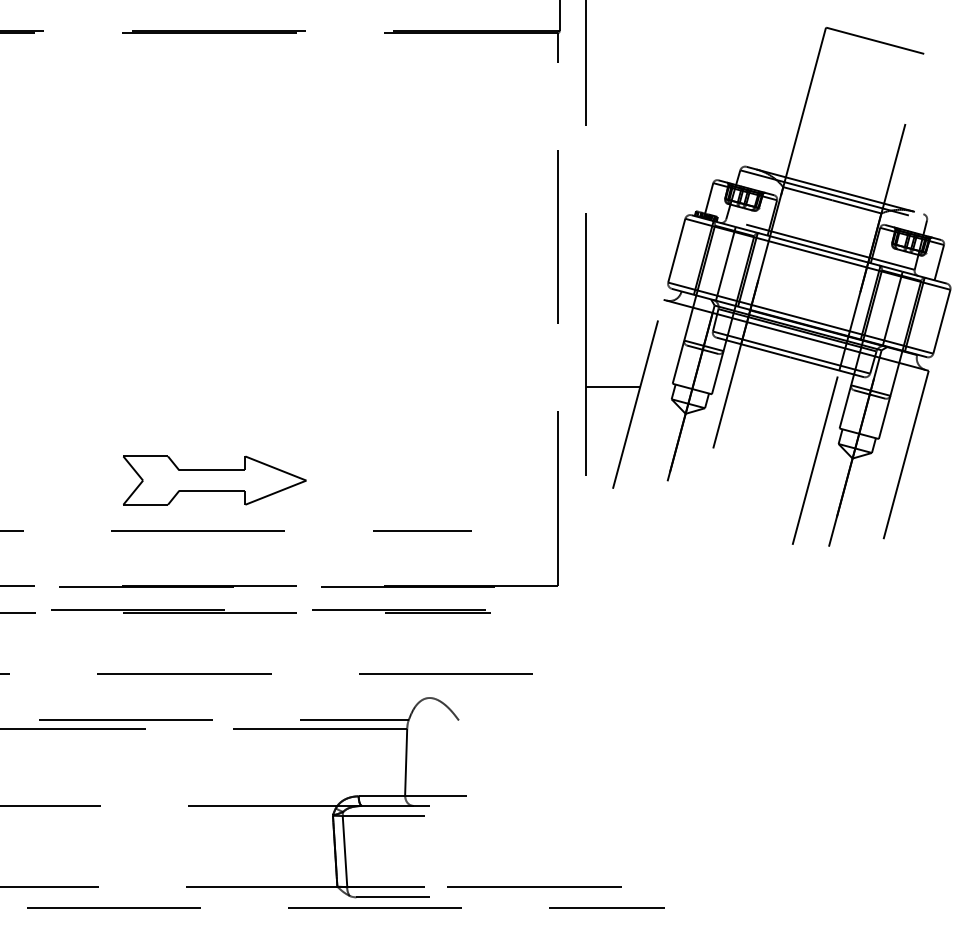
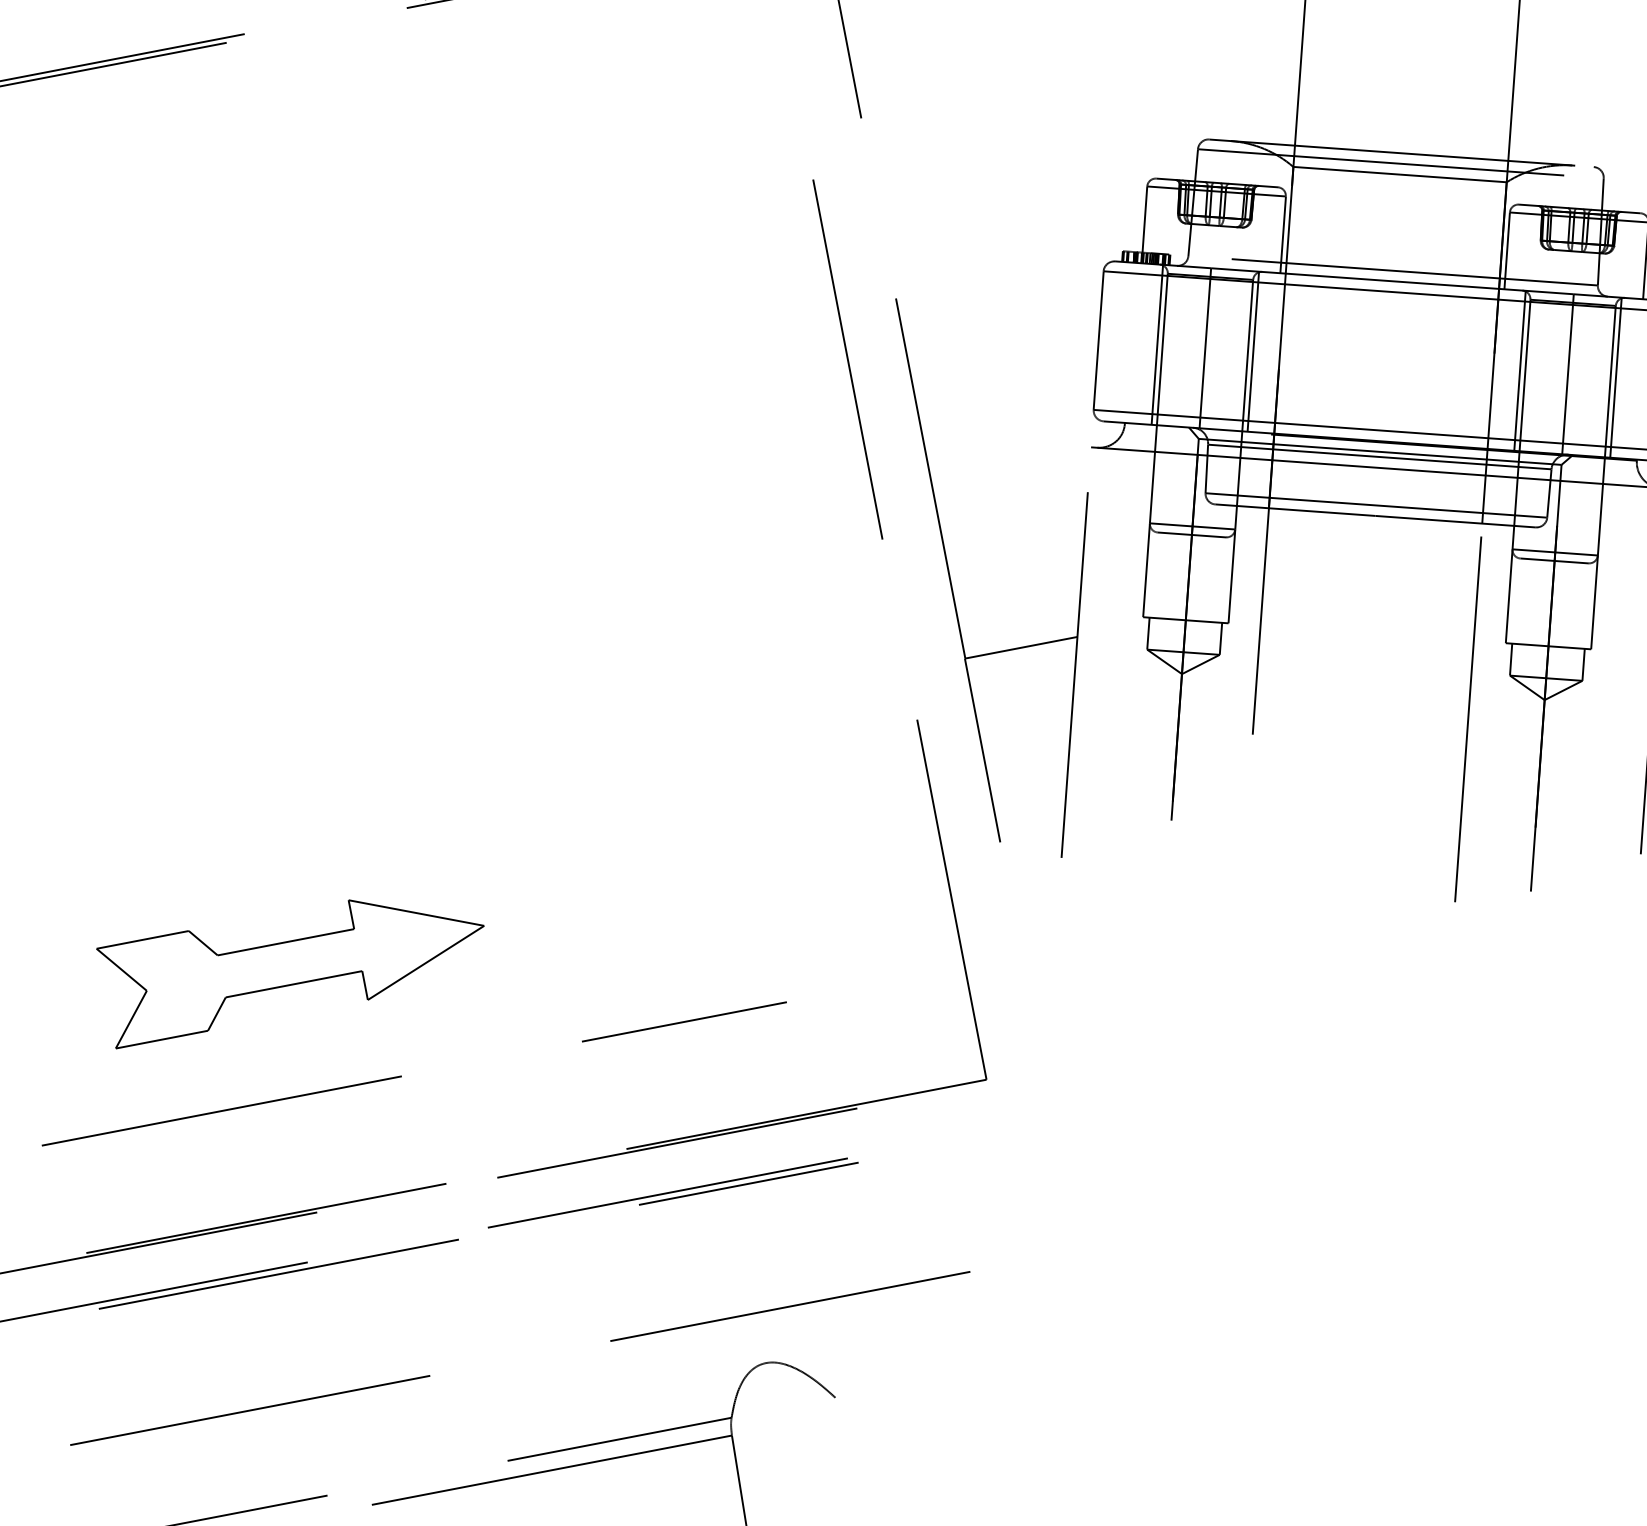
part: (214, 480) -> (294, 962), moved

